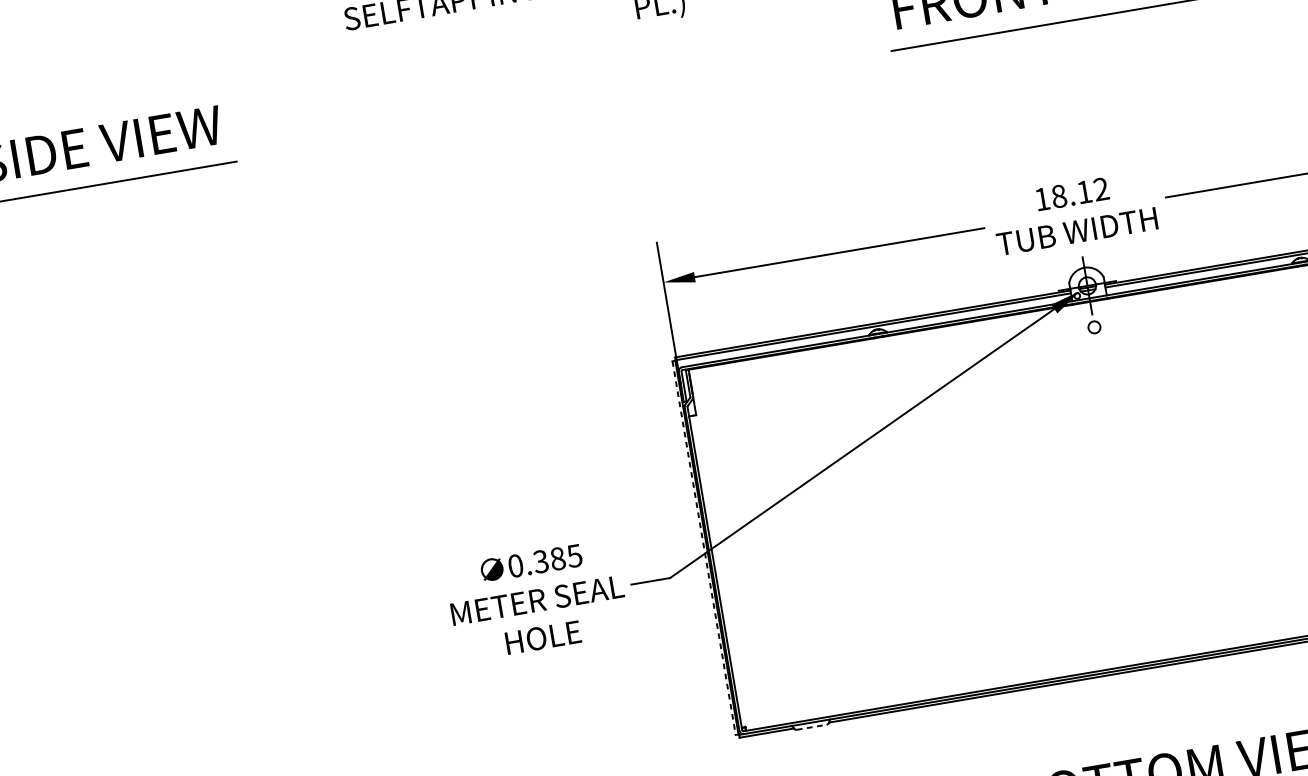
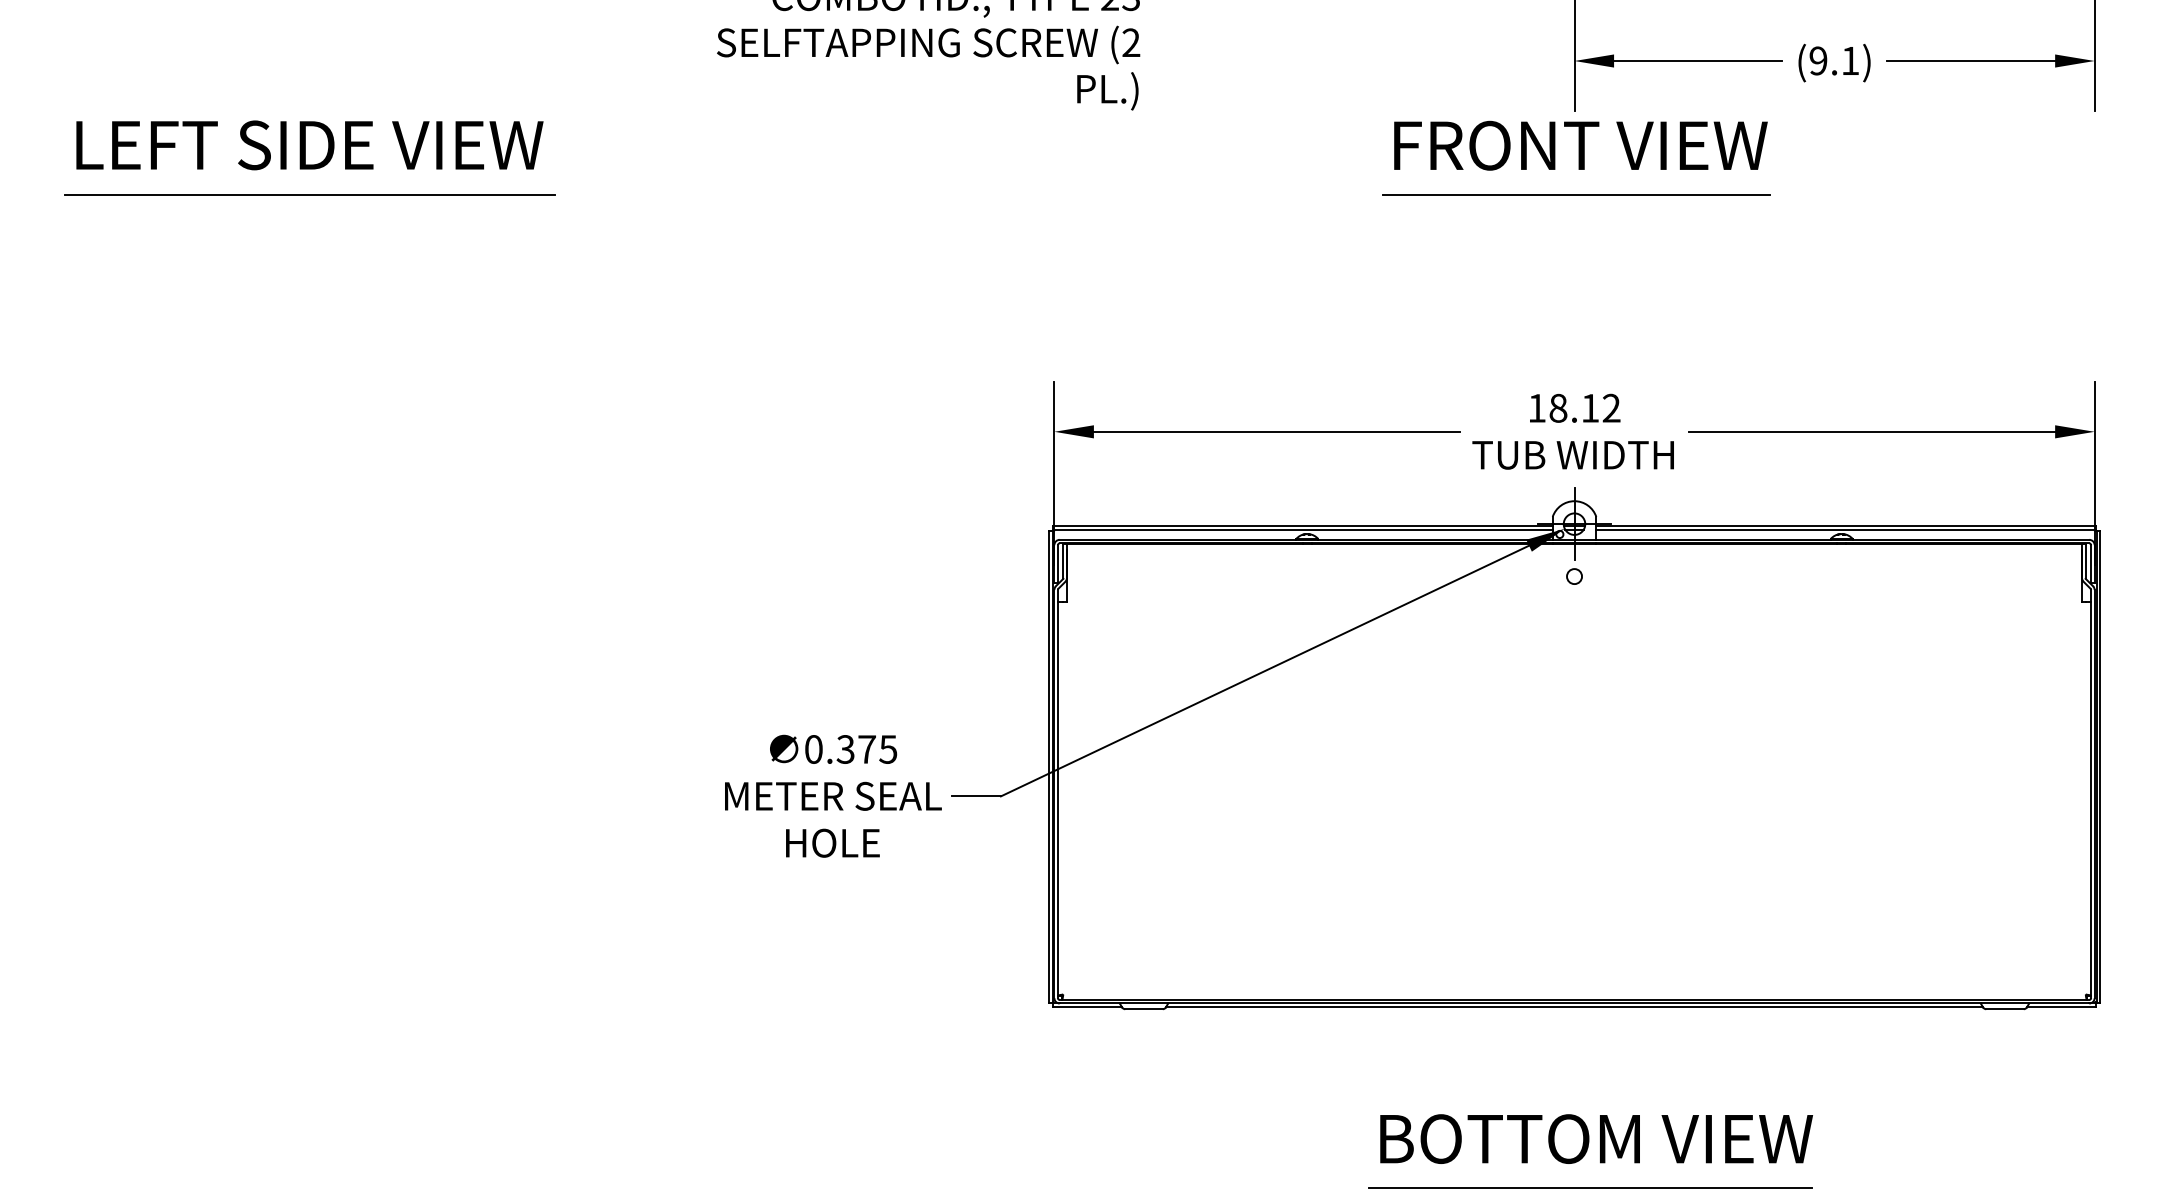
line: (703, 548) -> (1048, 767), dashed -> solid
text: (558, 558) -> (867, 749), 0.385 -> 0.375
line: (812, 727) -> (1144, 1009), dashed -> solid

